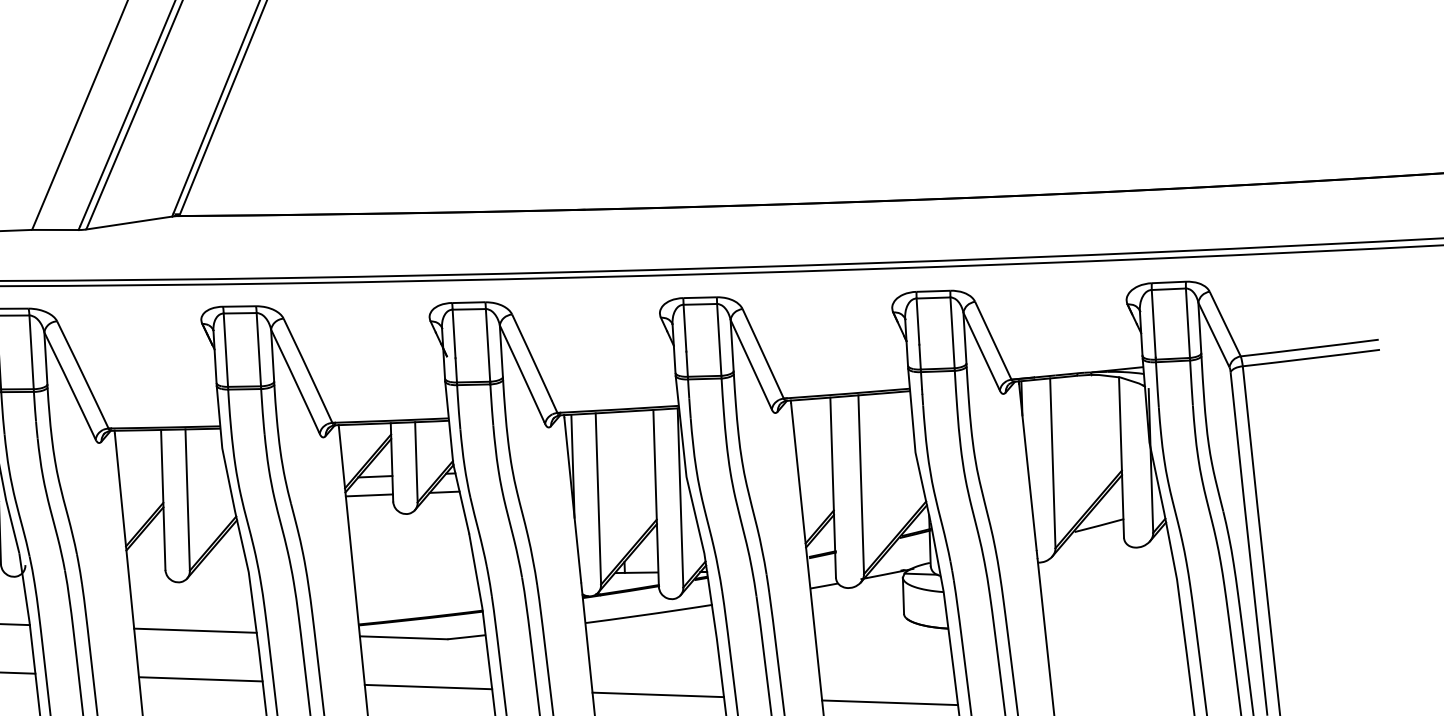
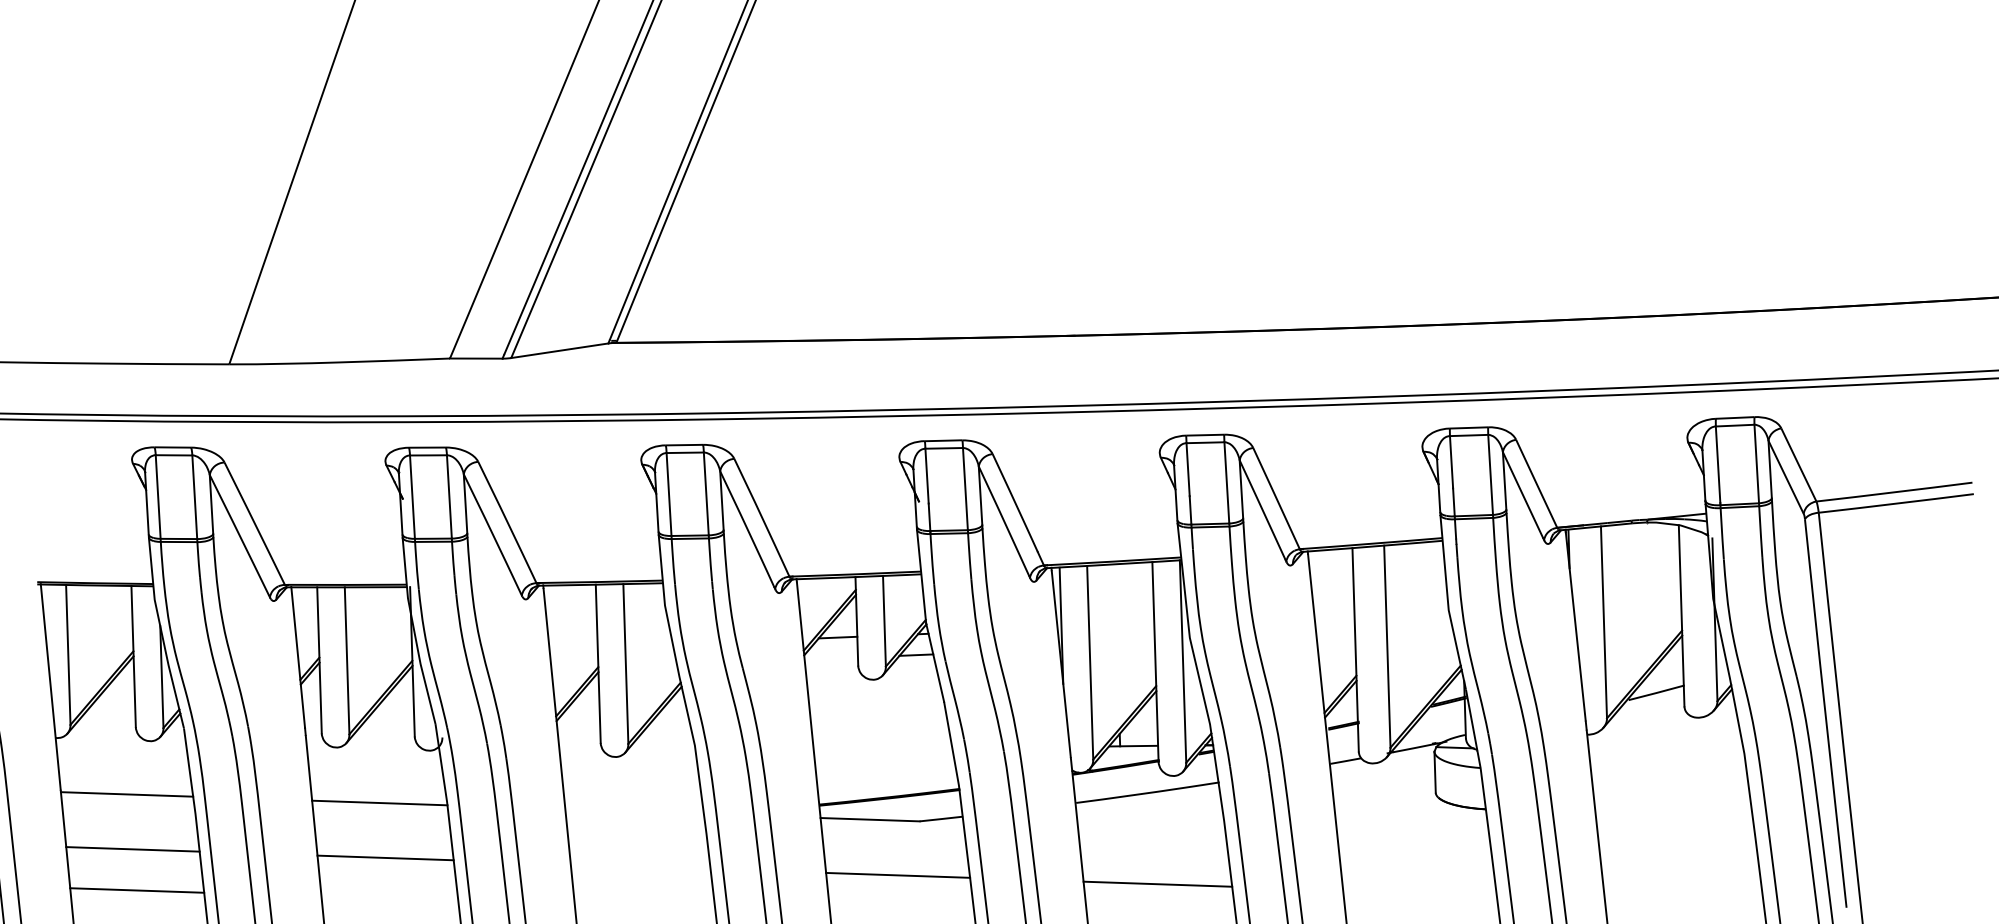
line: (368, 495) -> (830, 658), removed
line: (195, 630) -> (634, 811), removed
line: (200, 679) -> (640, 866), removed
line: (889, 702) -> (1419, 892), removed

